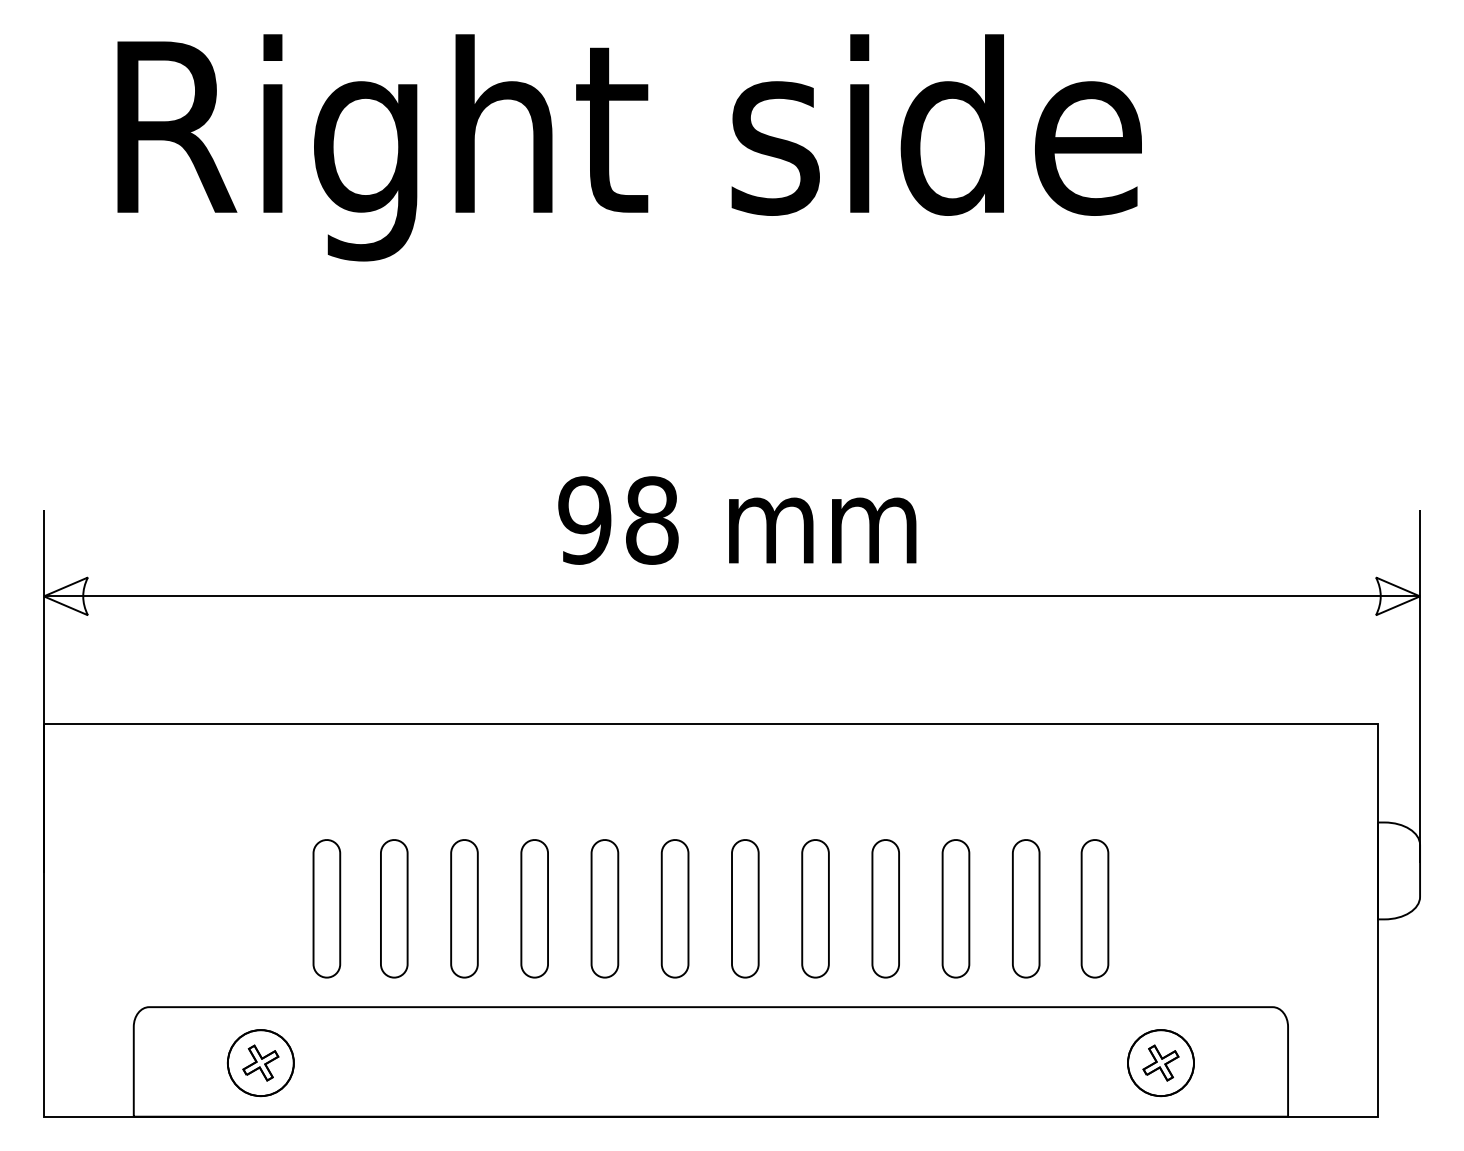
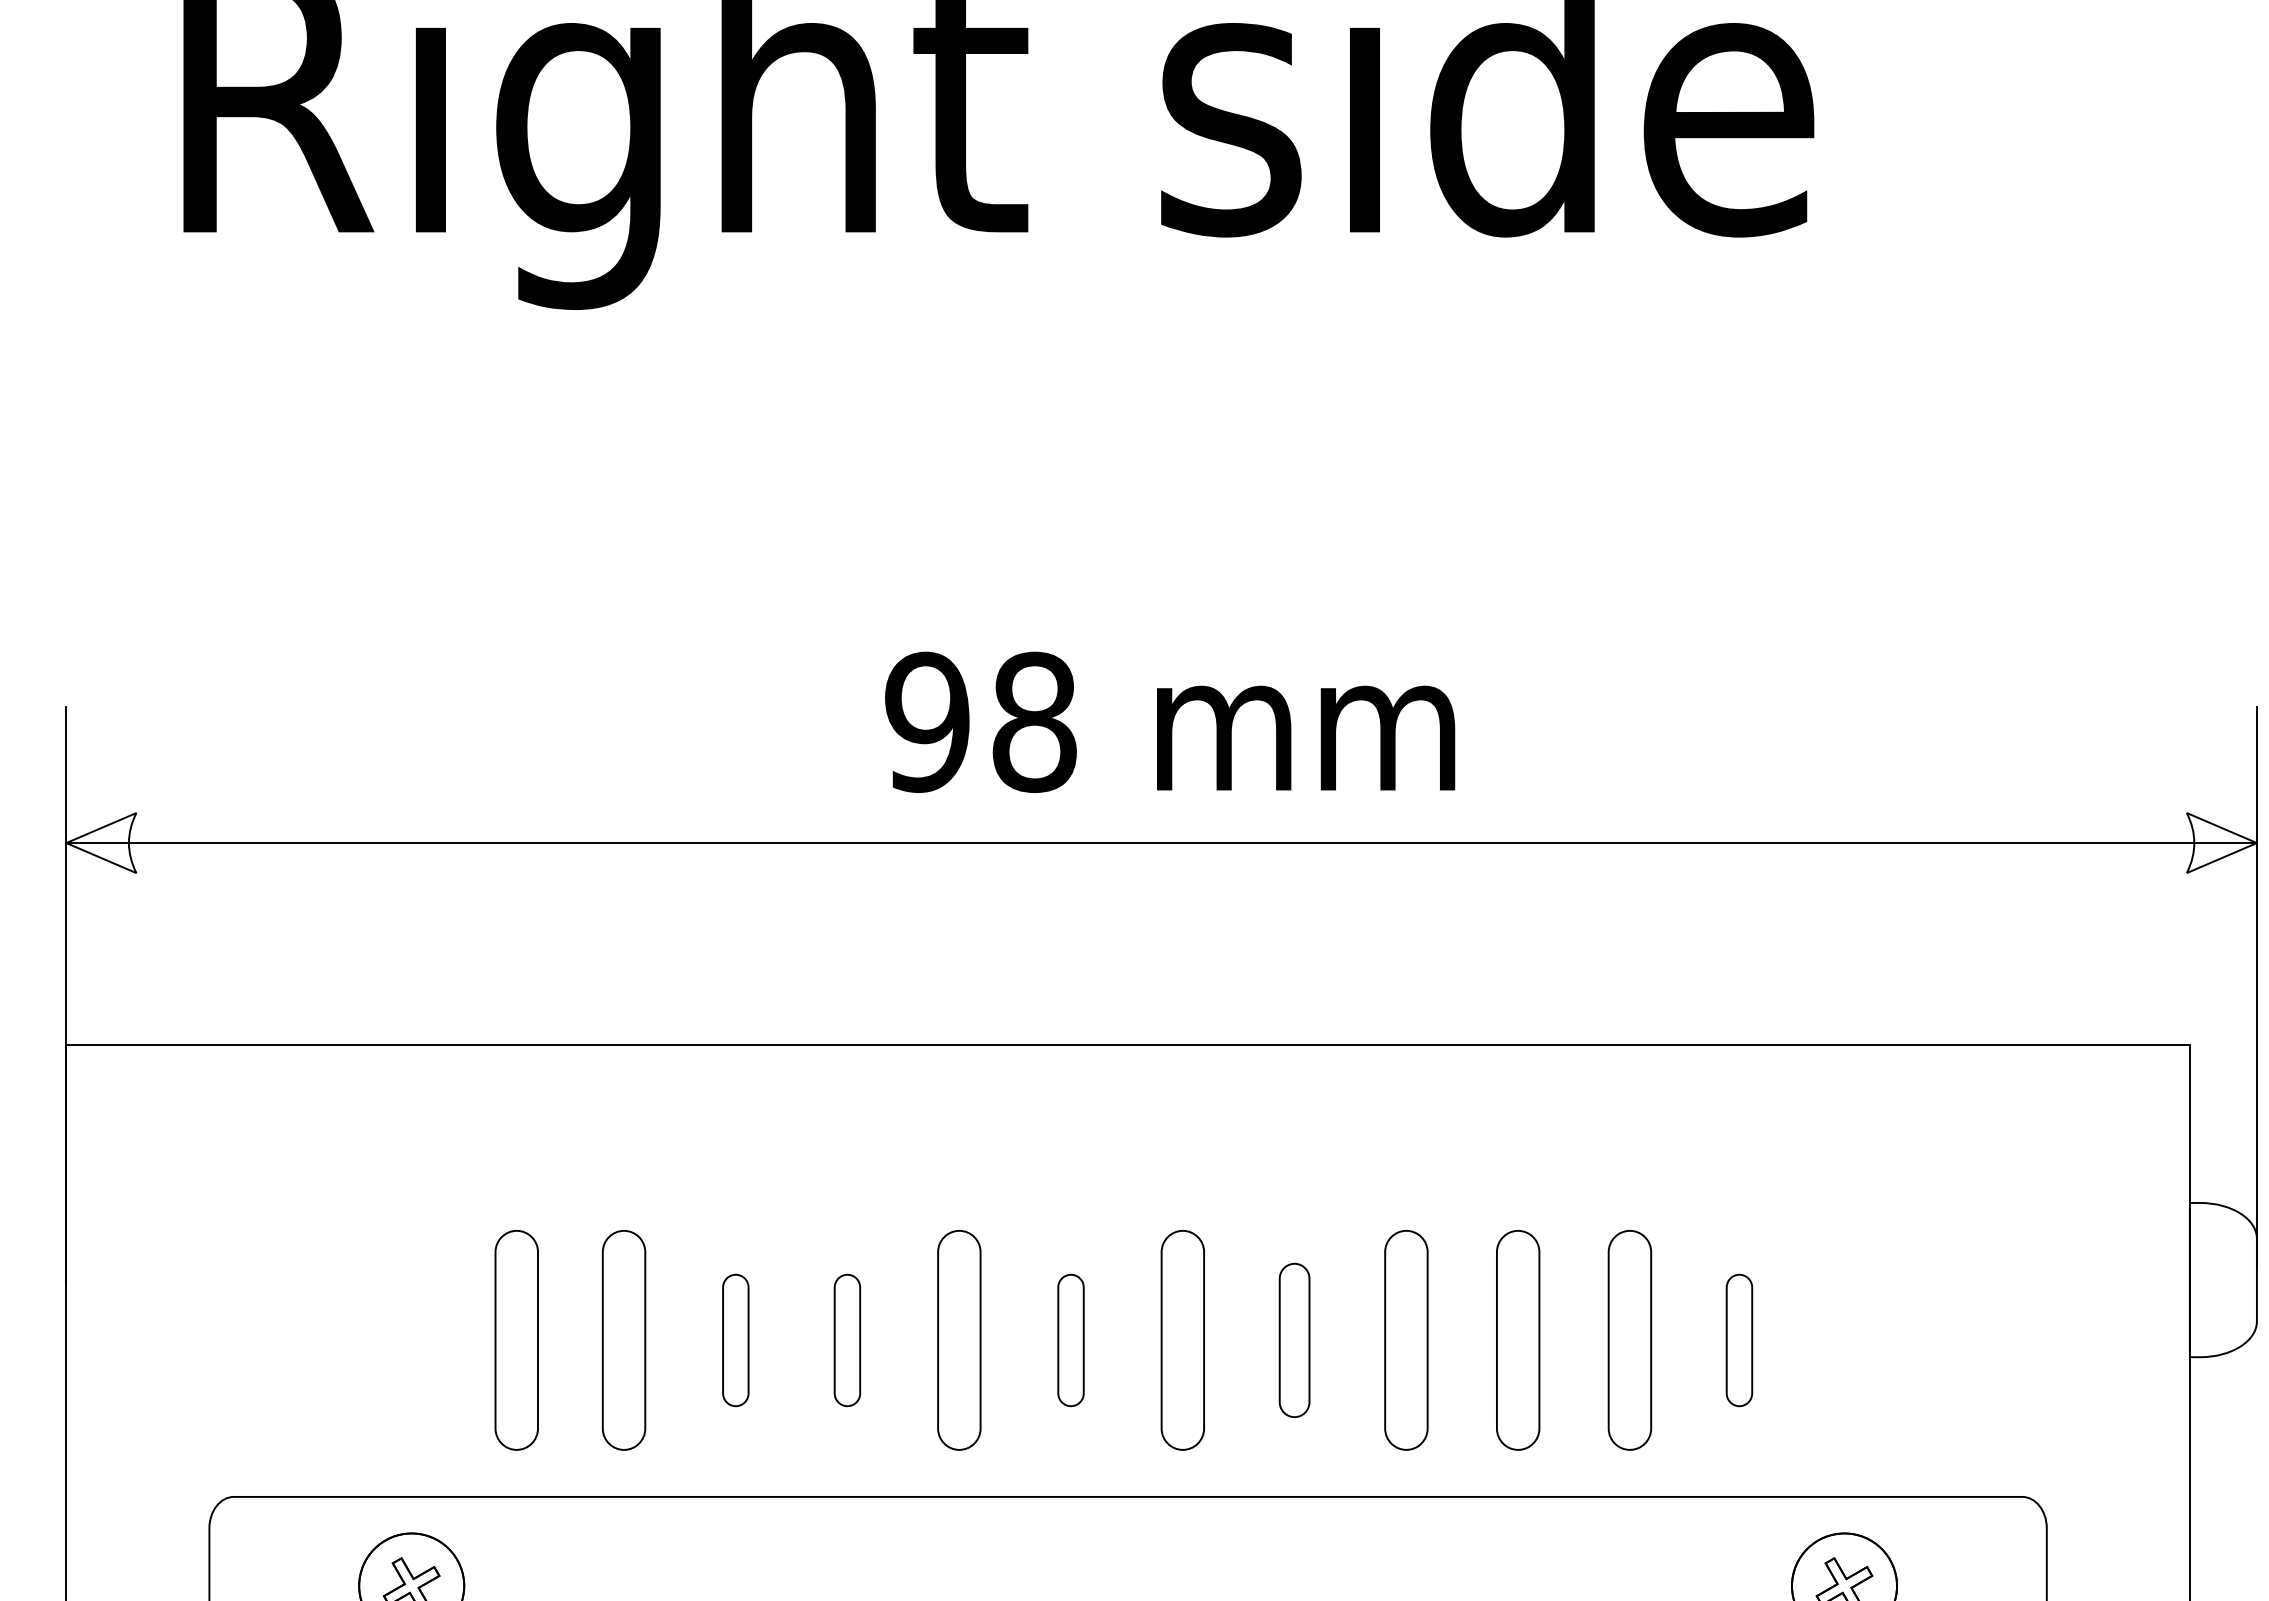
part: (464, 908) -> (735, 1339), size x0.6
part: (534, 908) -> (847, 1339), size x0.6
part: (674, 908) -> (1070, 1339), size x0.6
part: (815, 908) -> (1294, 1339), size x0.7
part: (1094, 908) -> (1738, 1339), size x0.6

